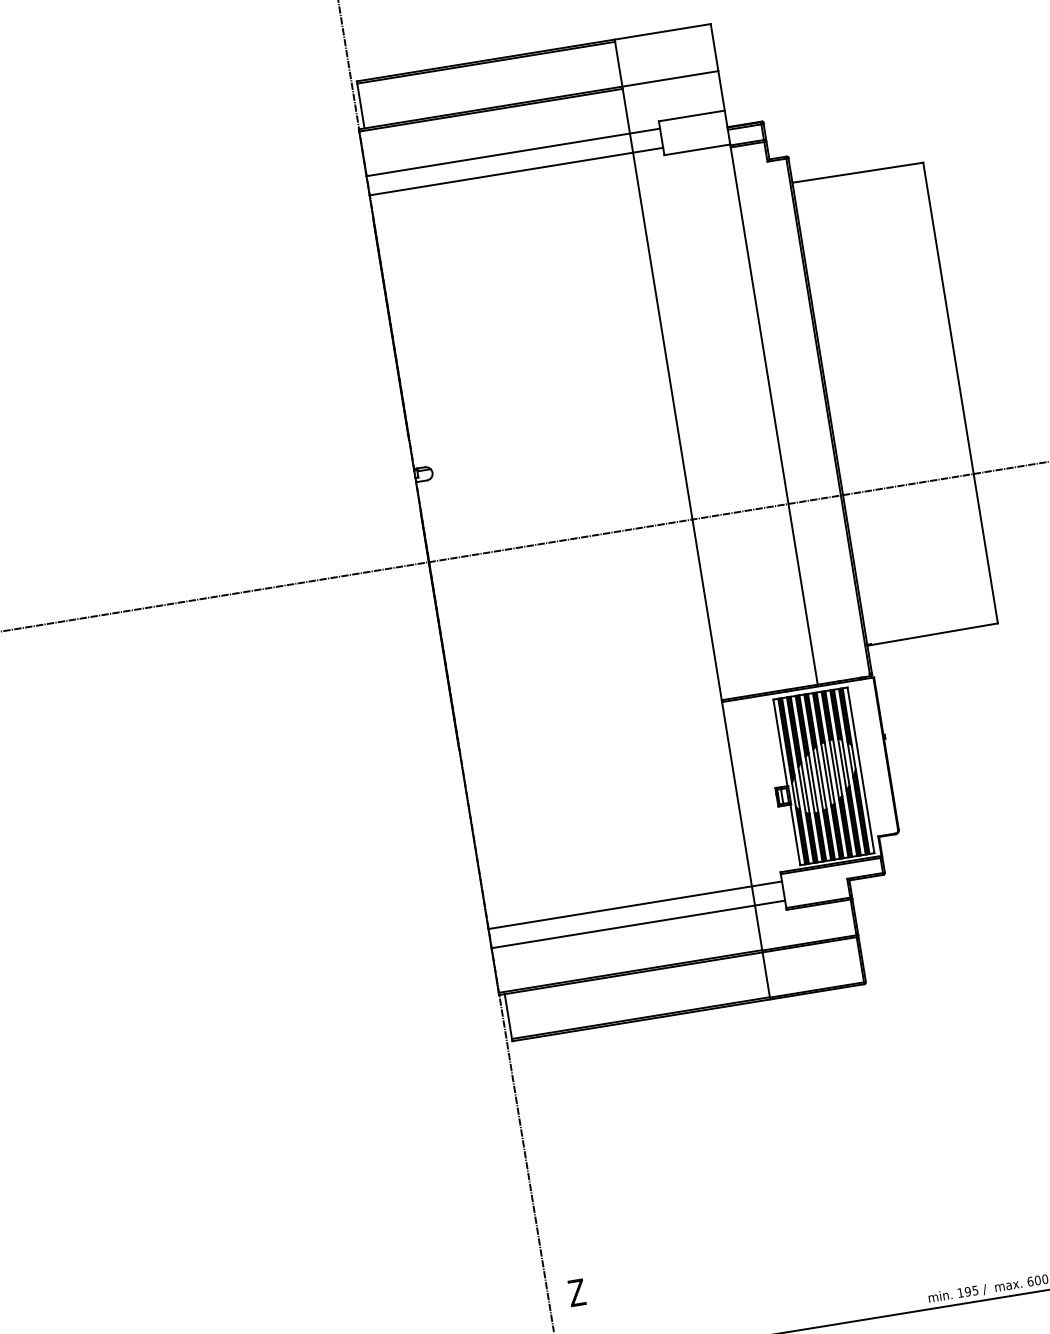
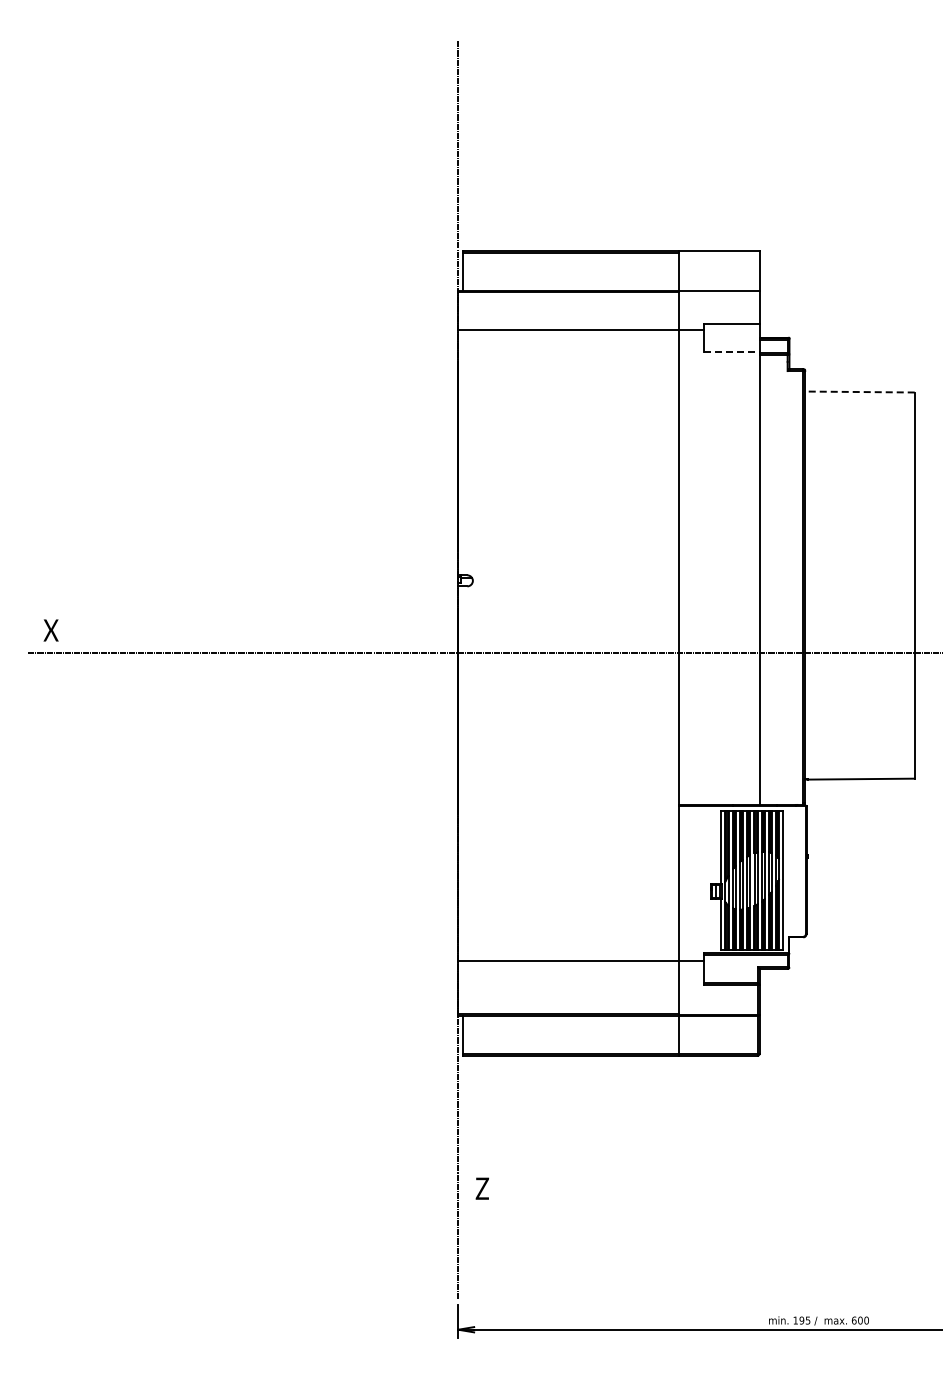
line: (696, 150) -> (731, 352), solid -> dashed
line: (516, 171) -> (581, 345), removed
line: (857, 173) -> (859, 392), solid -> dashed
line: (638, 923) -> (581, 976), removed
text: (575, 1292) -> (481, 1188), moved

